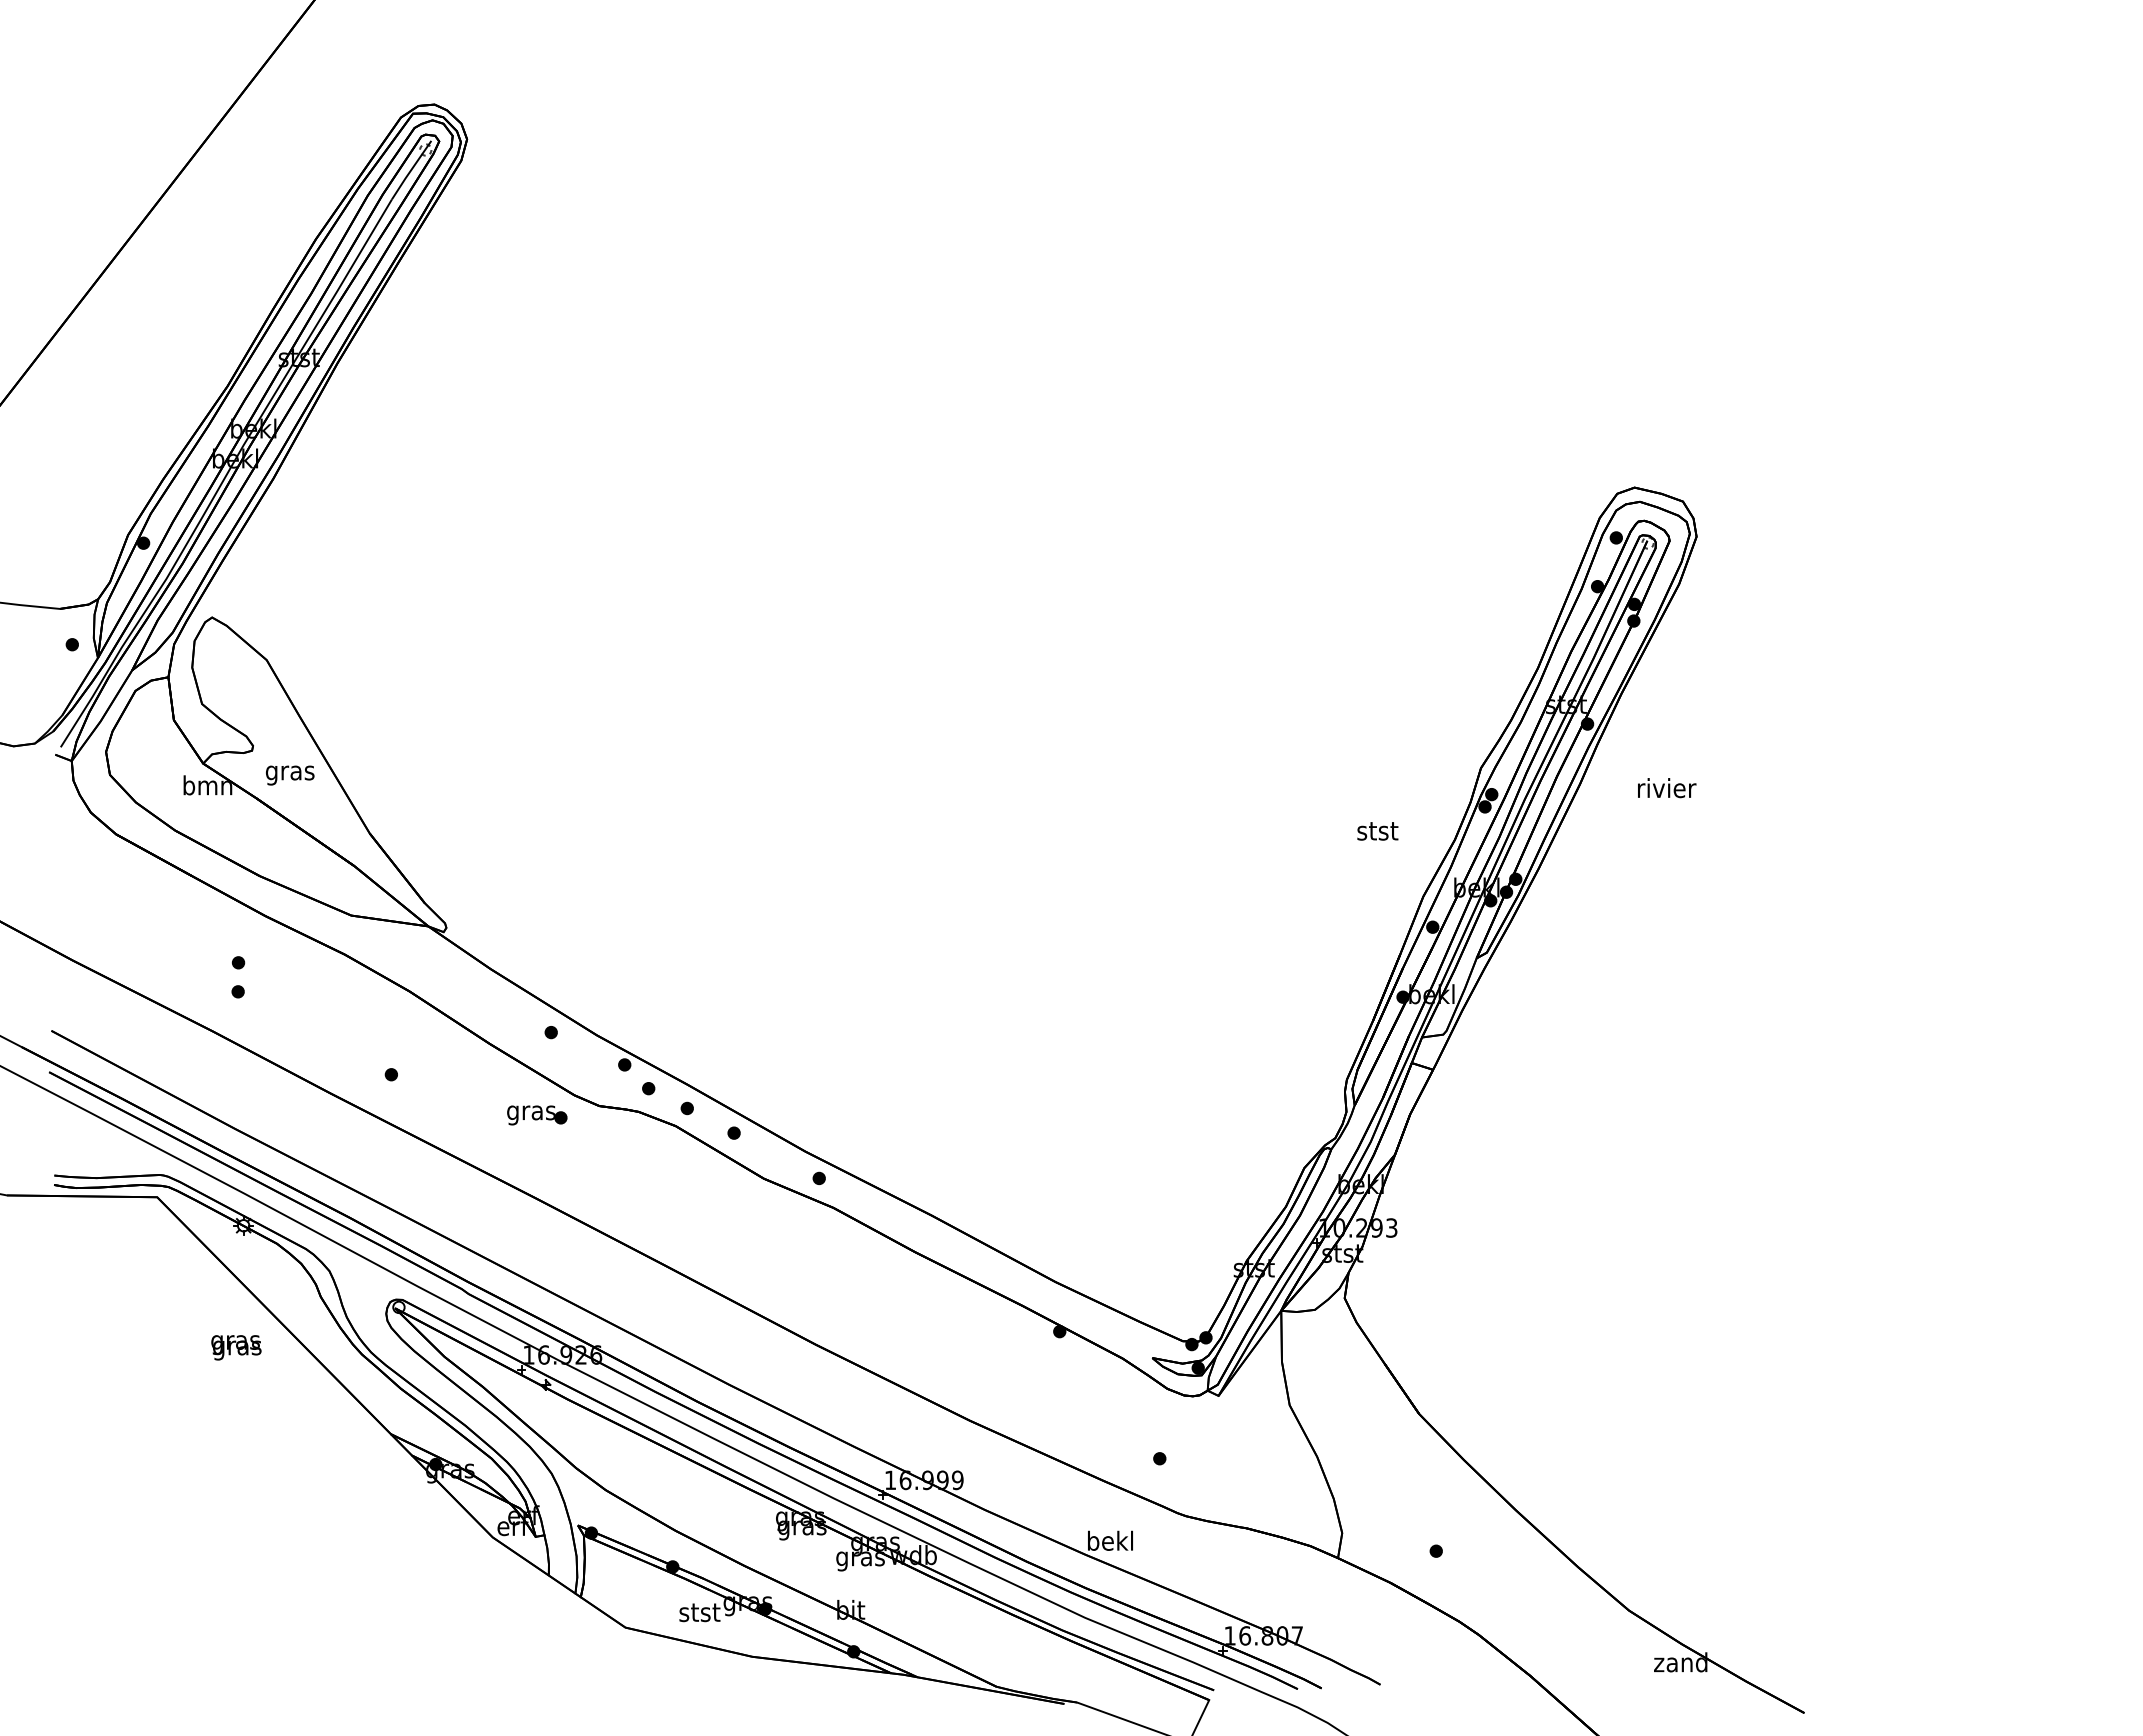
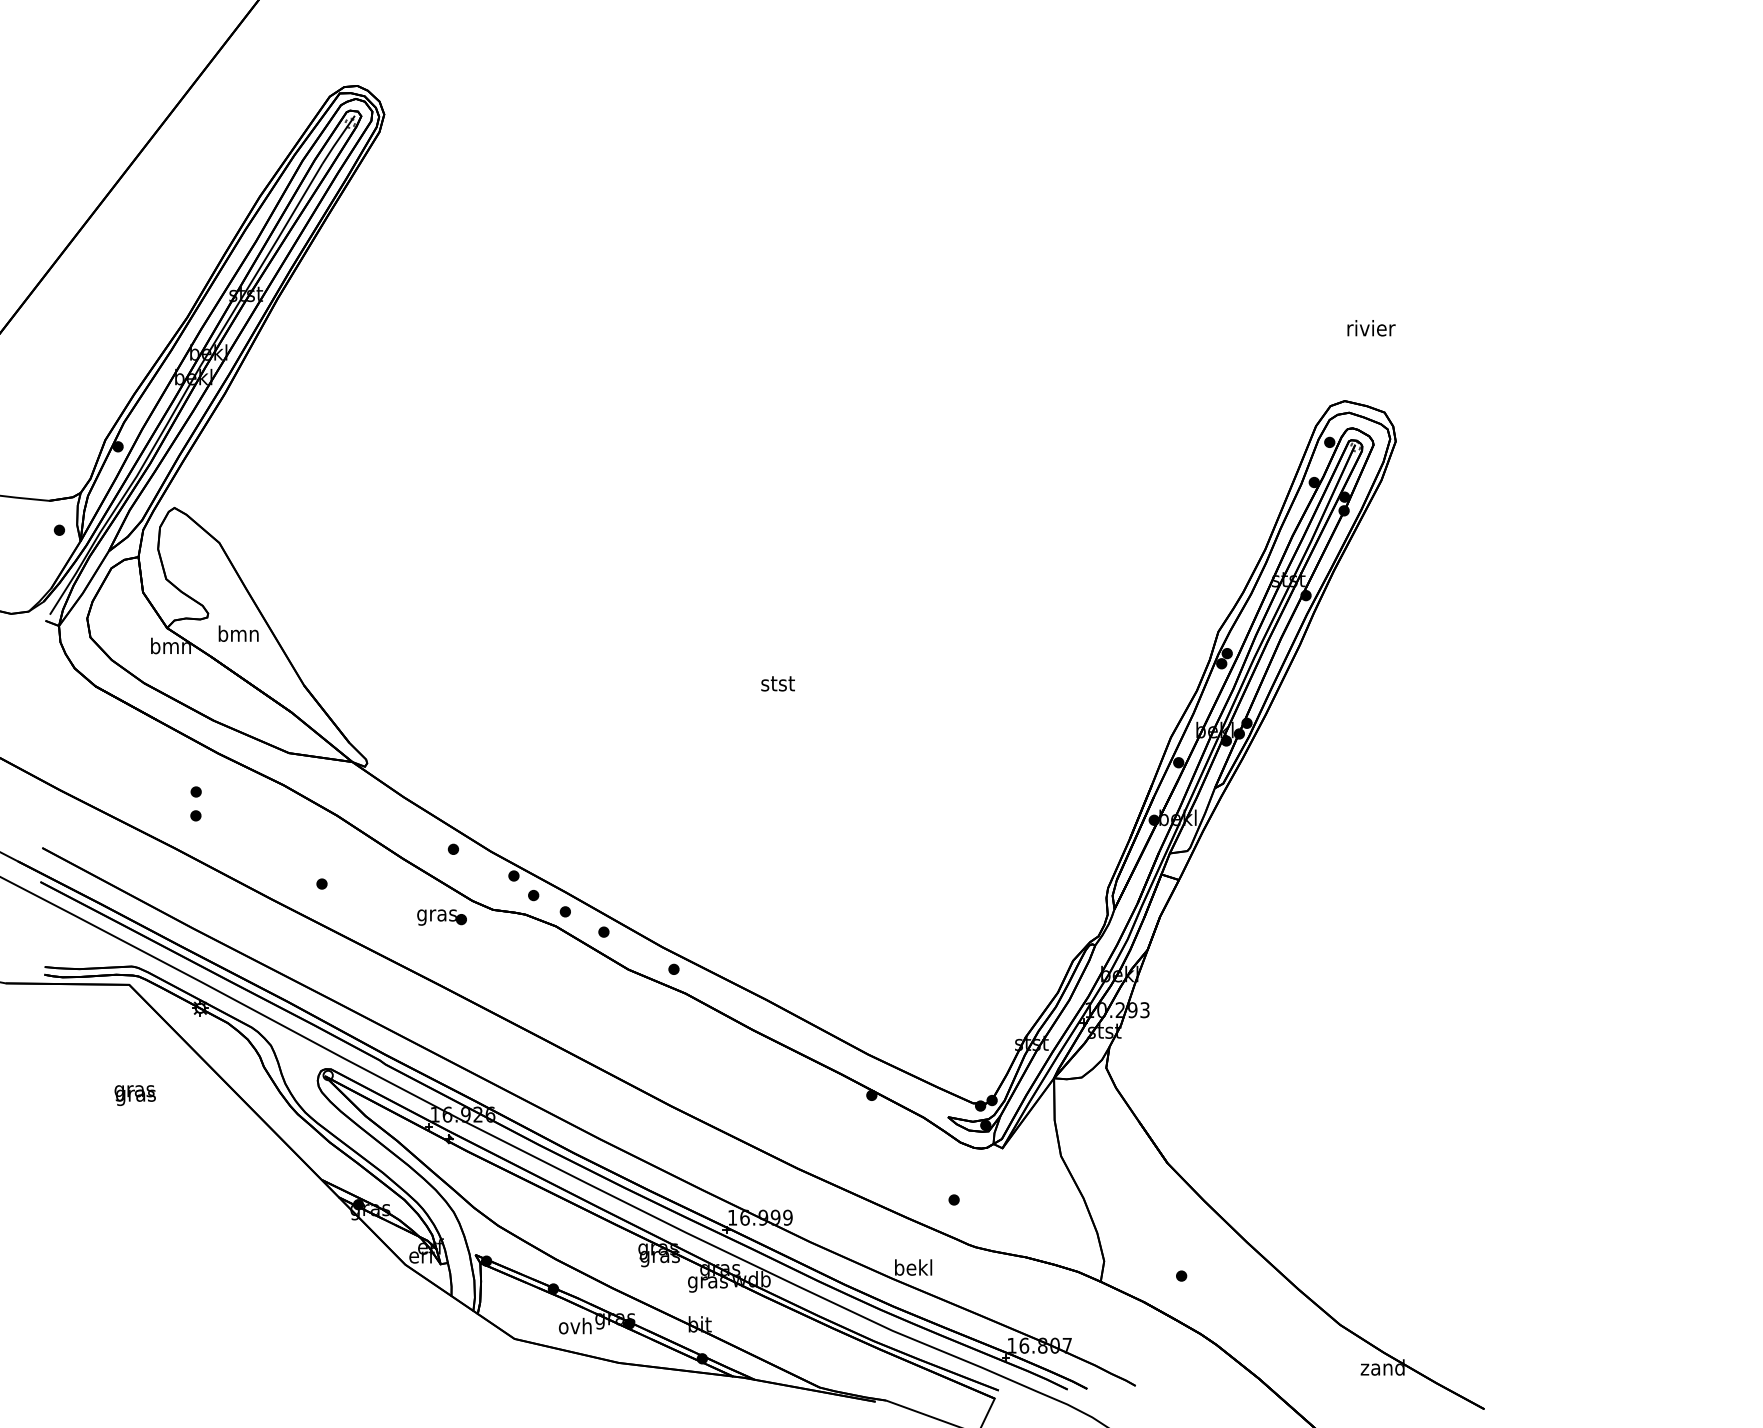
text: (290, 772) -> (238, 635), gras -> bmn
text: (1667, 788) -> (1371, 328), moved
text: (1377, 831) -> (777, 683), moved
text: (236, 1347) -> (135, 1095), moved
text: (699, 1612) -> (575, 1326), stst -> ovh

